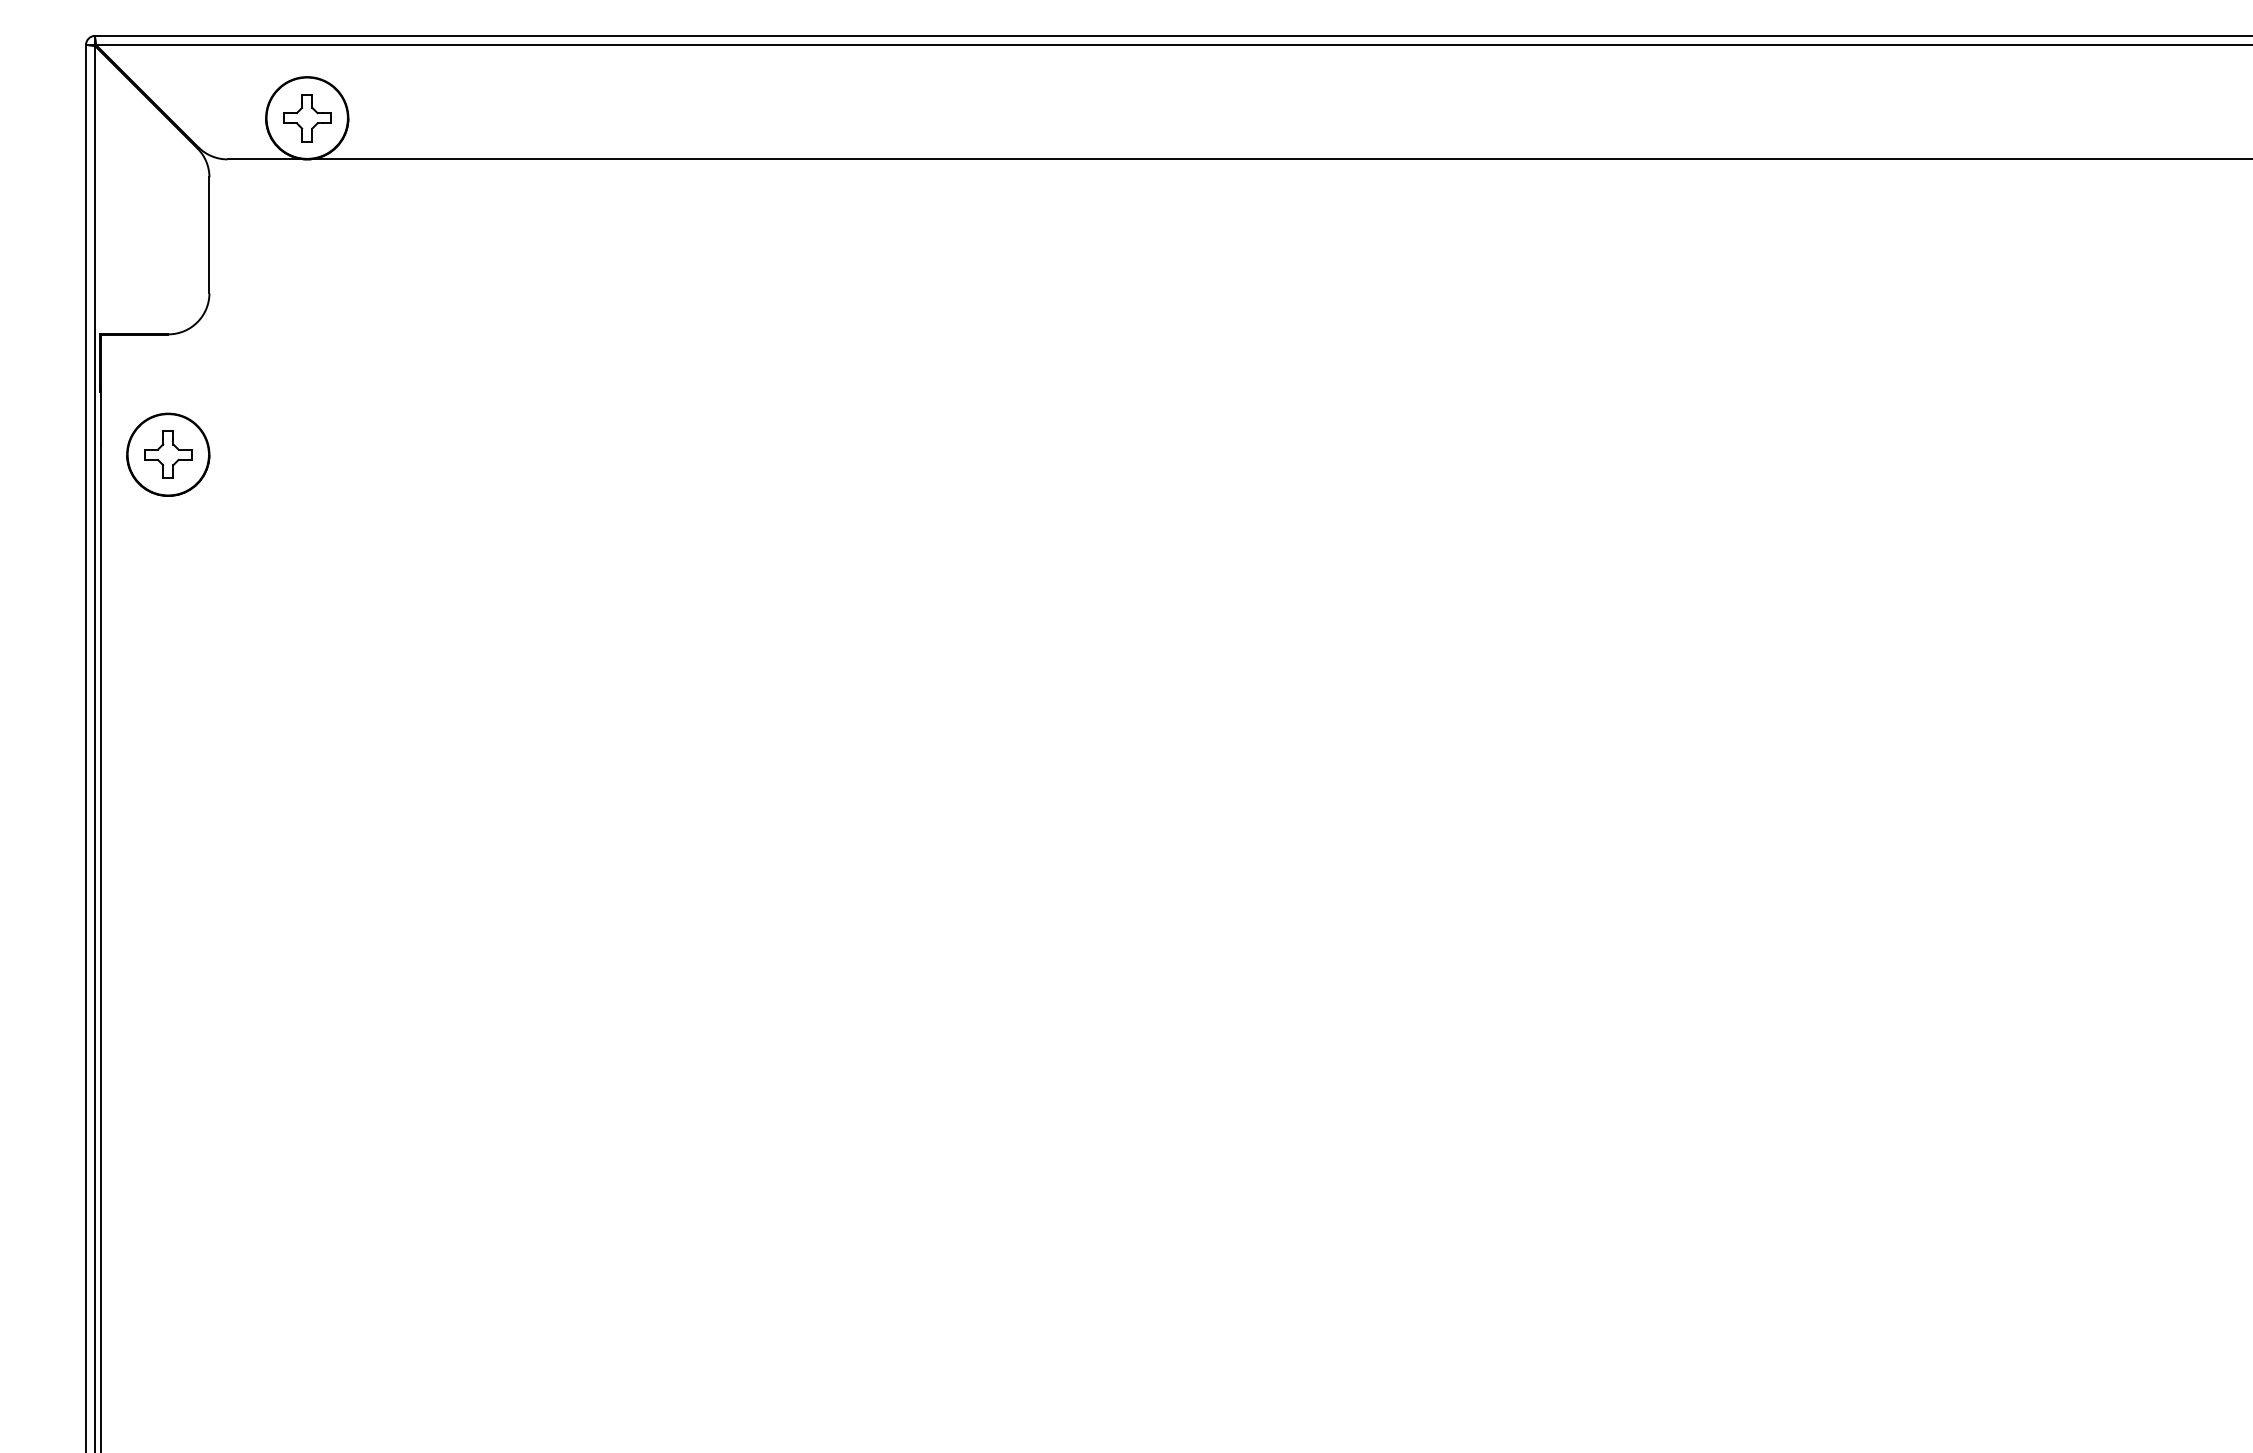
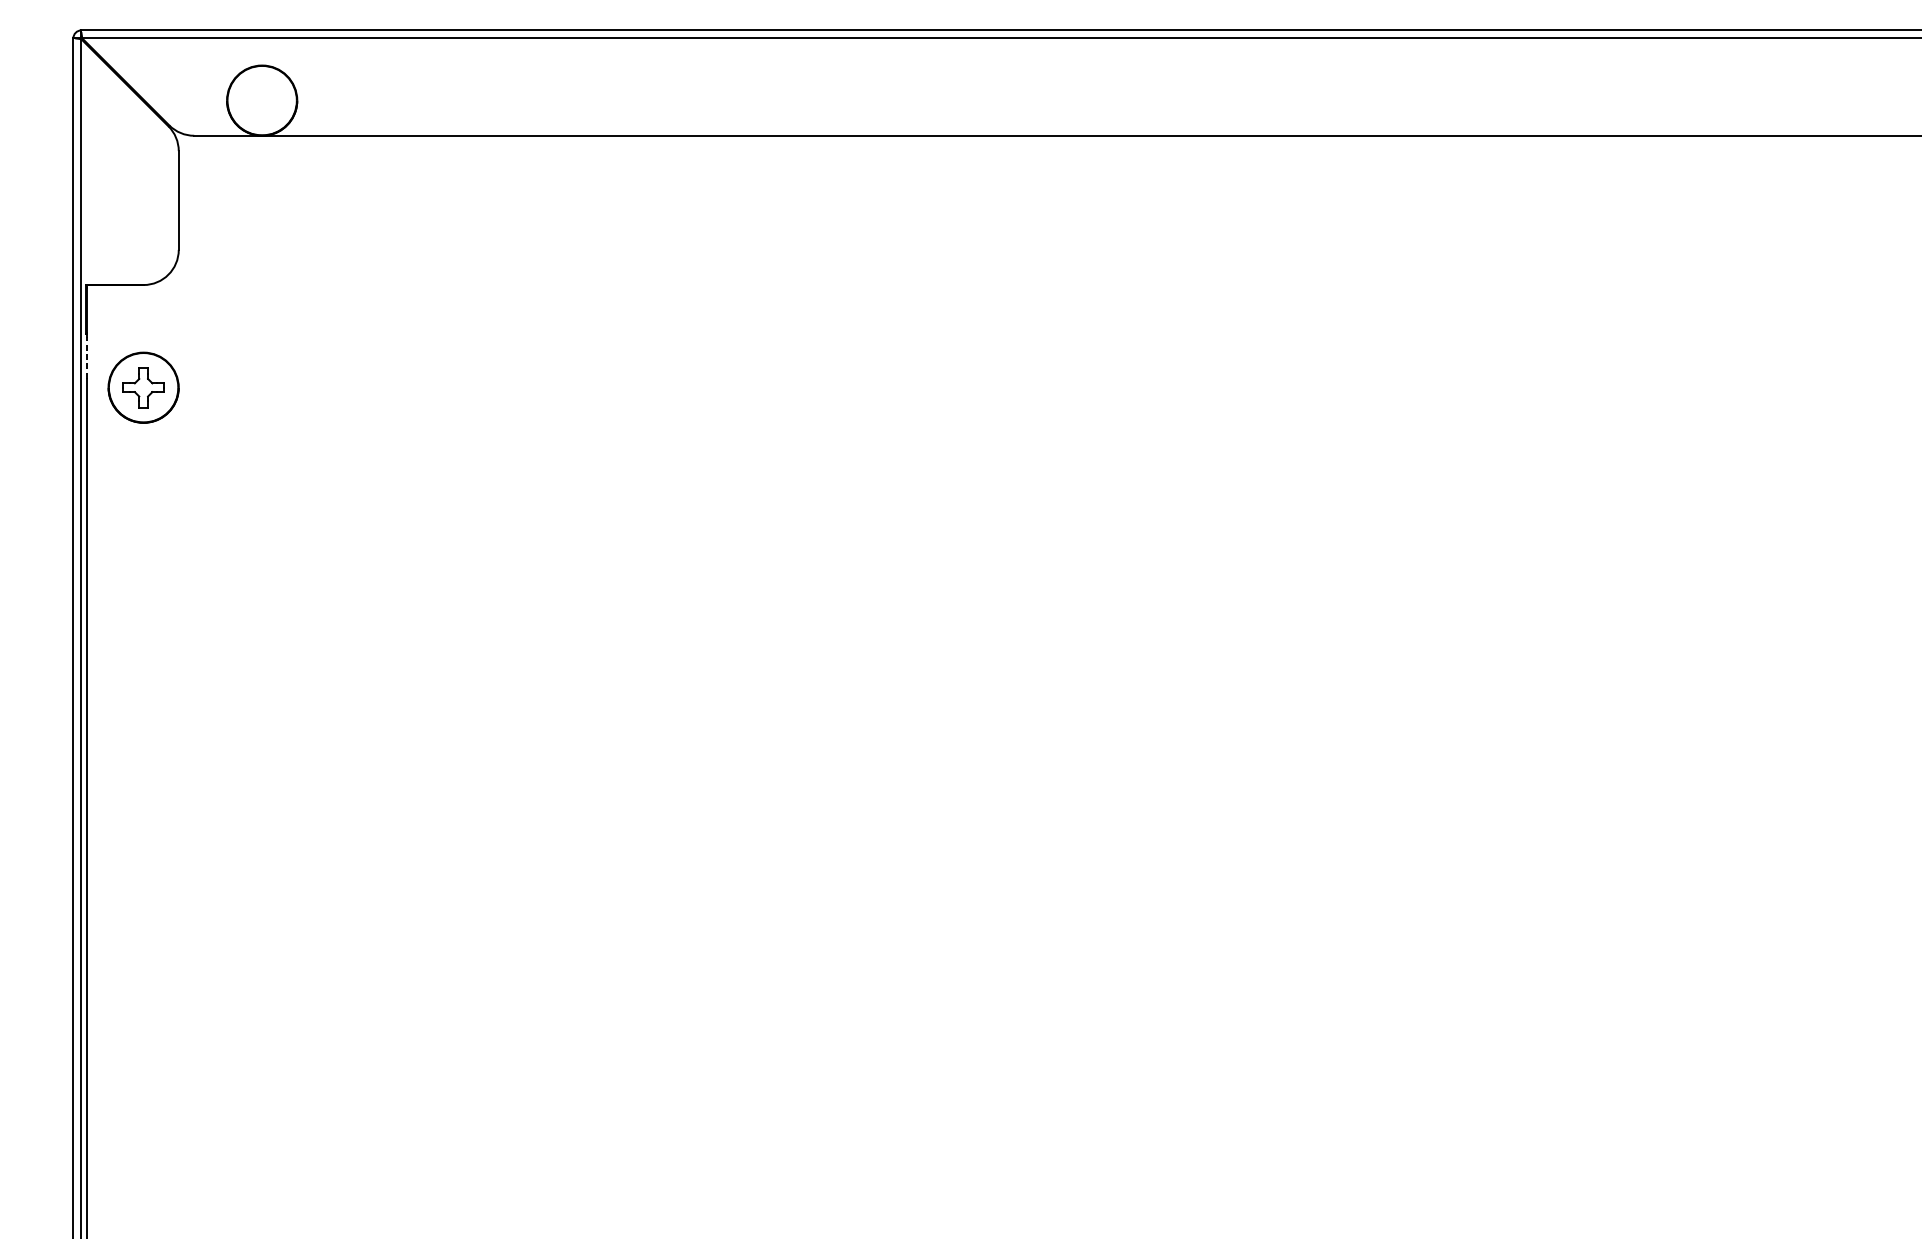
part: (307, 118) -> (262, 100), removed
line: (101, 419) -> (86, 357), solid -> dashed

